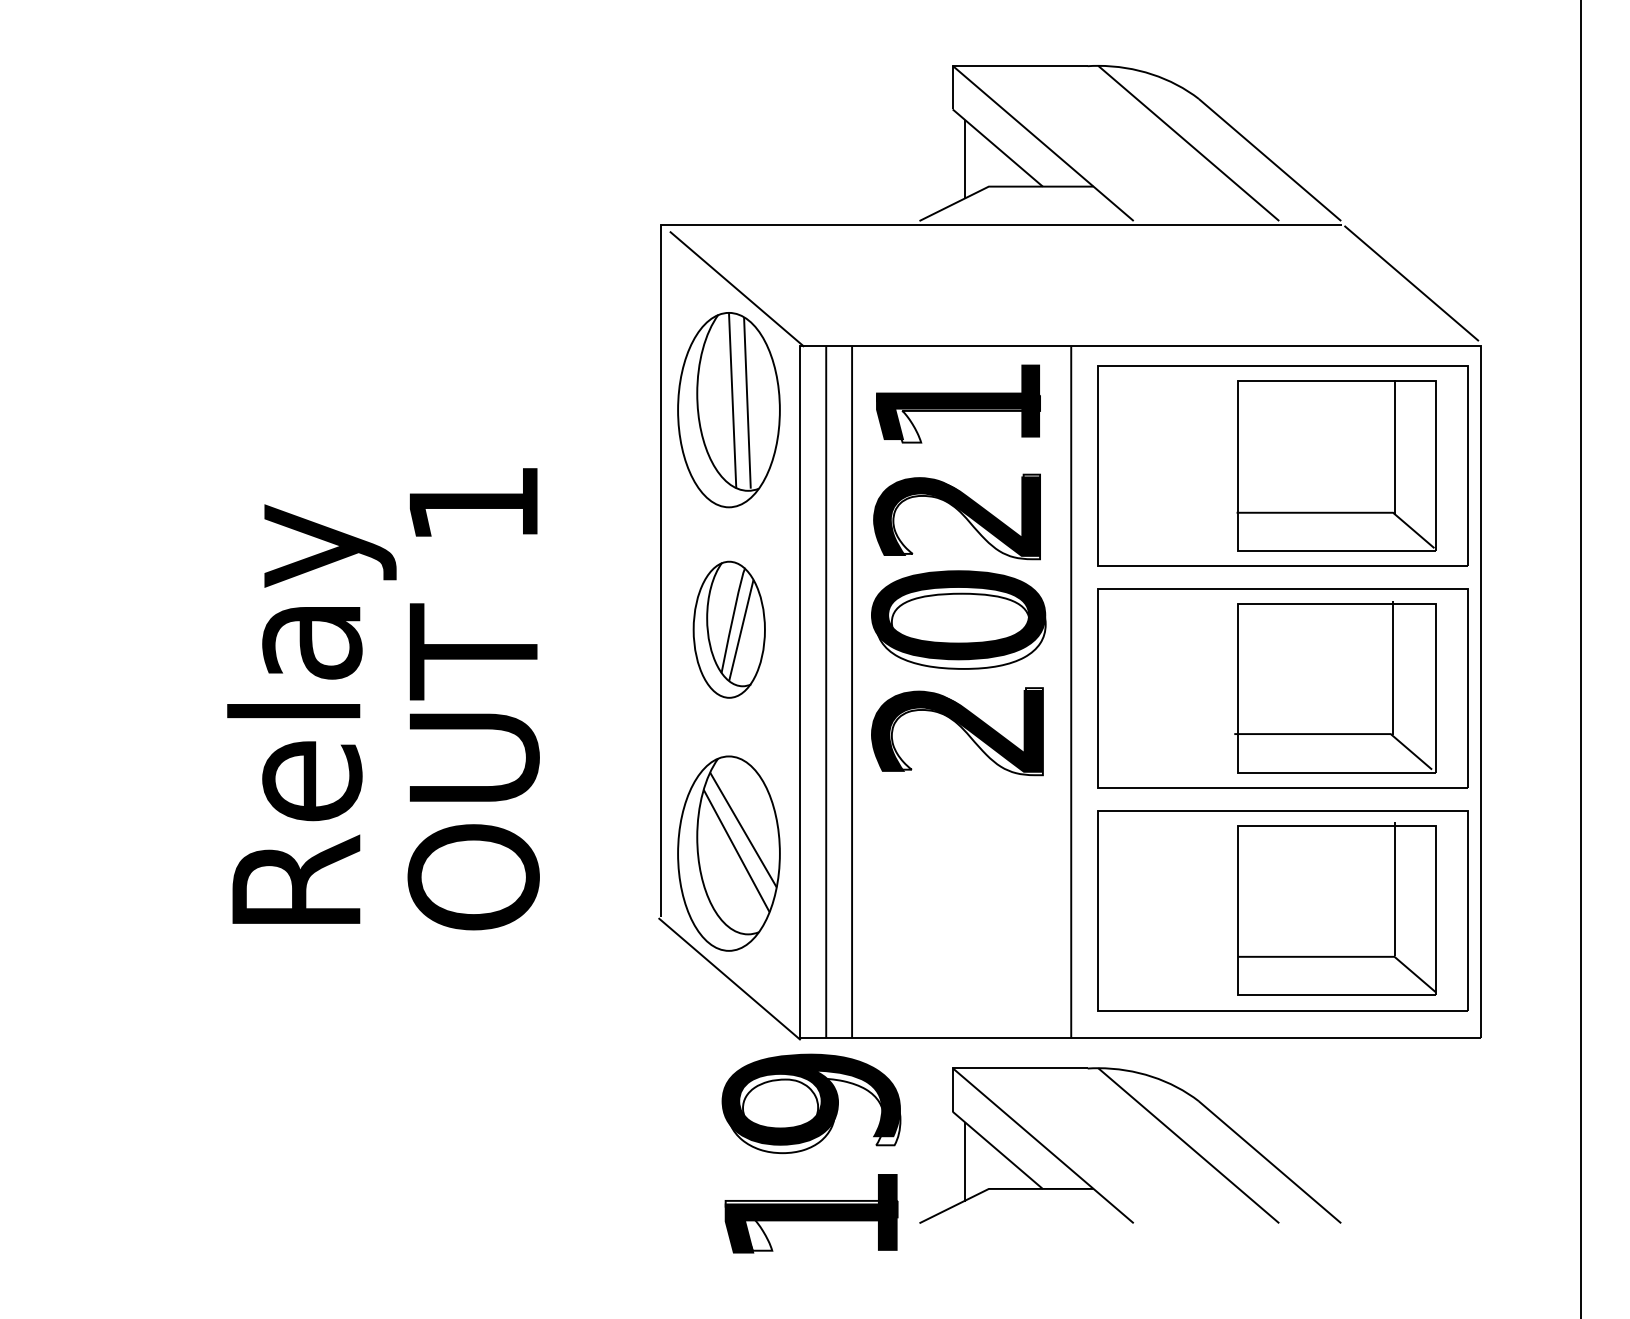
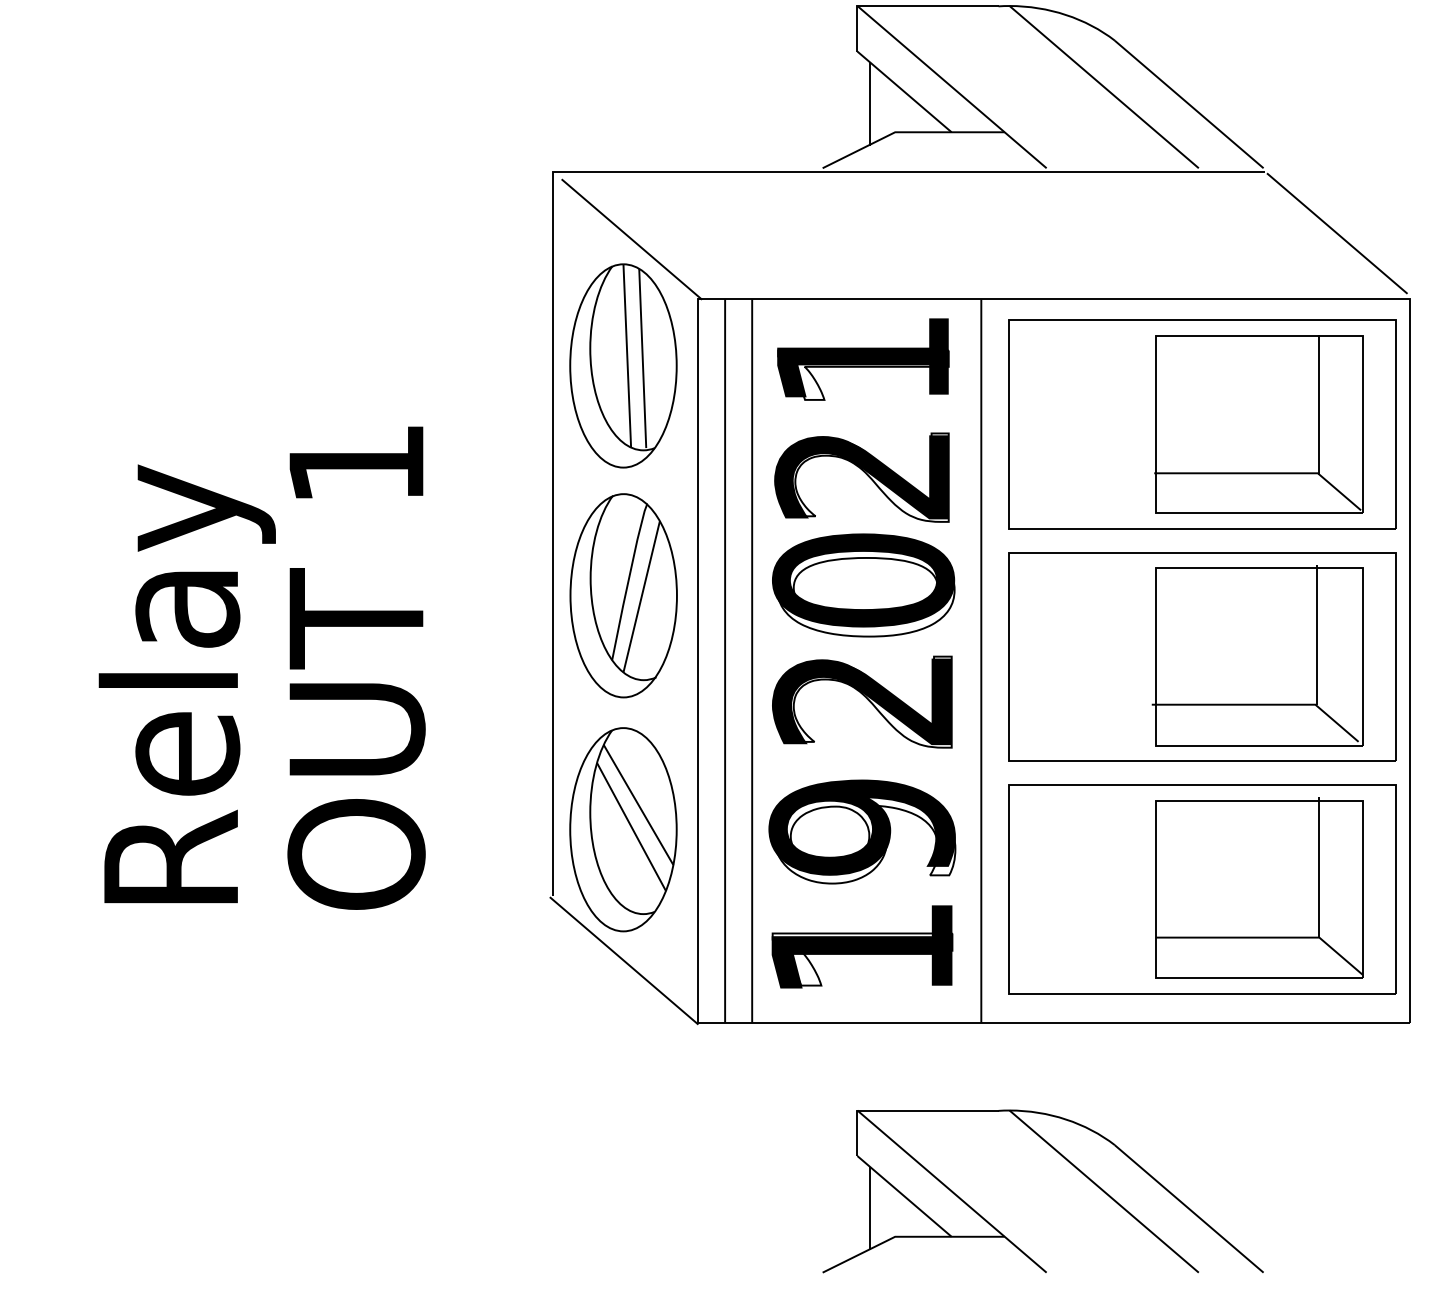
part: (729, 629) -> (624, 595), size x1.43
part: (1151, 1115) -> (1065, 1159), moved
part: (811, 1153) -> (862, 883), moved

